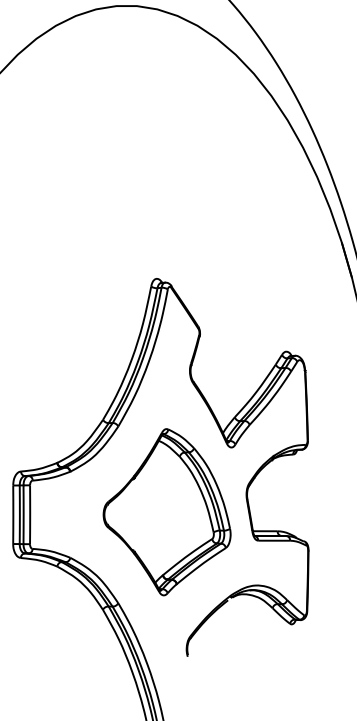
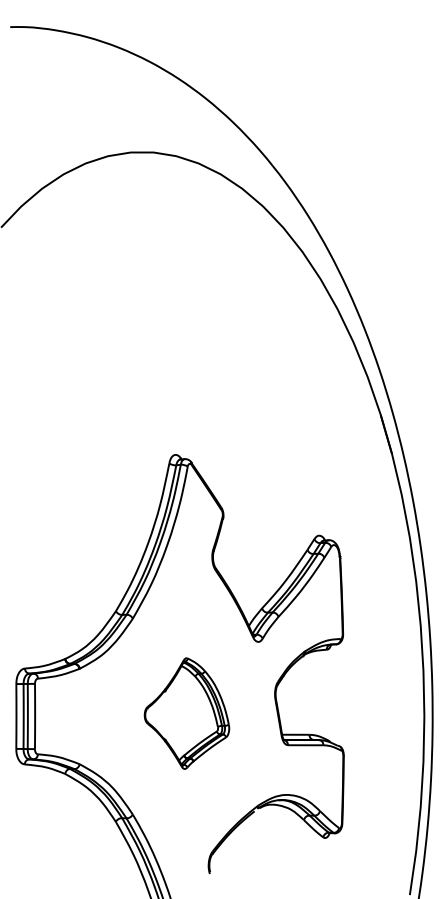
part: (166, 512) -> (186, 713), size x0.6

